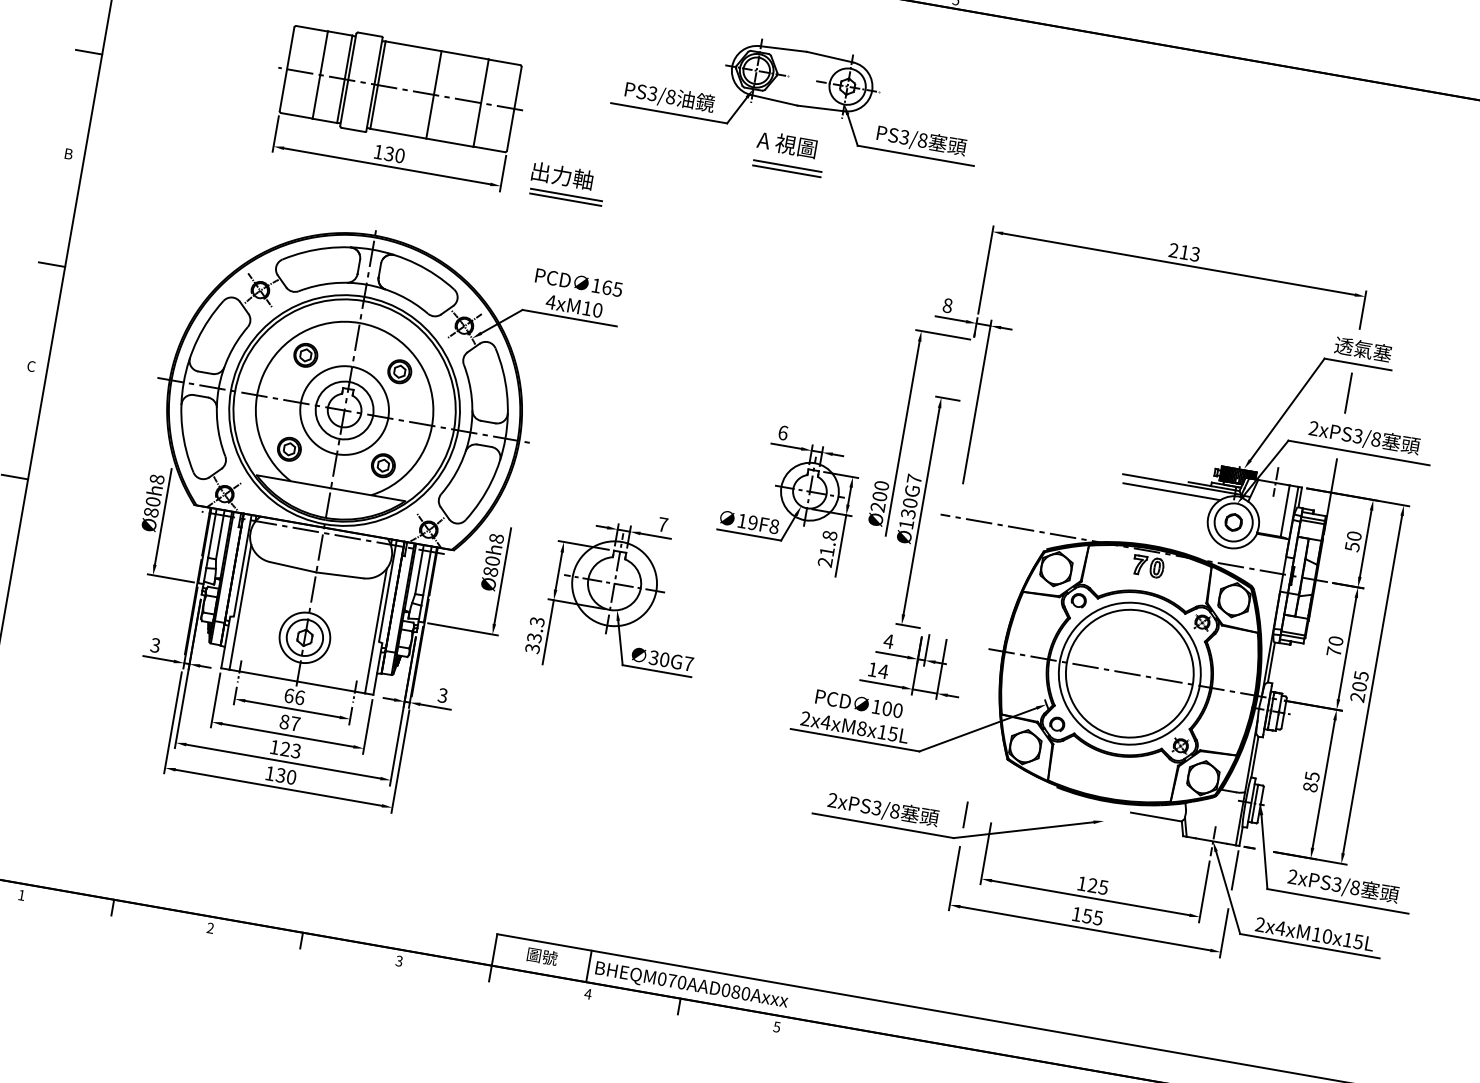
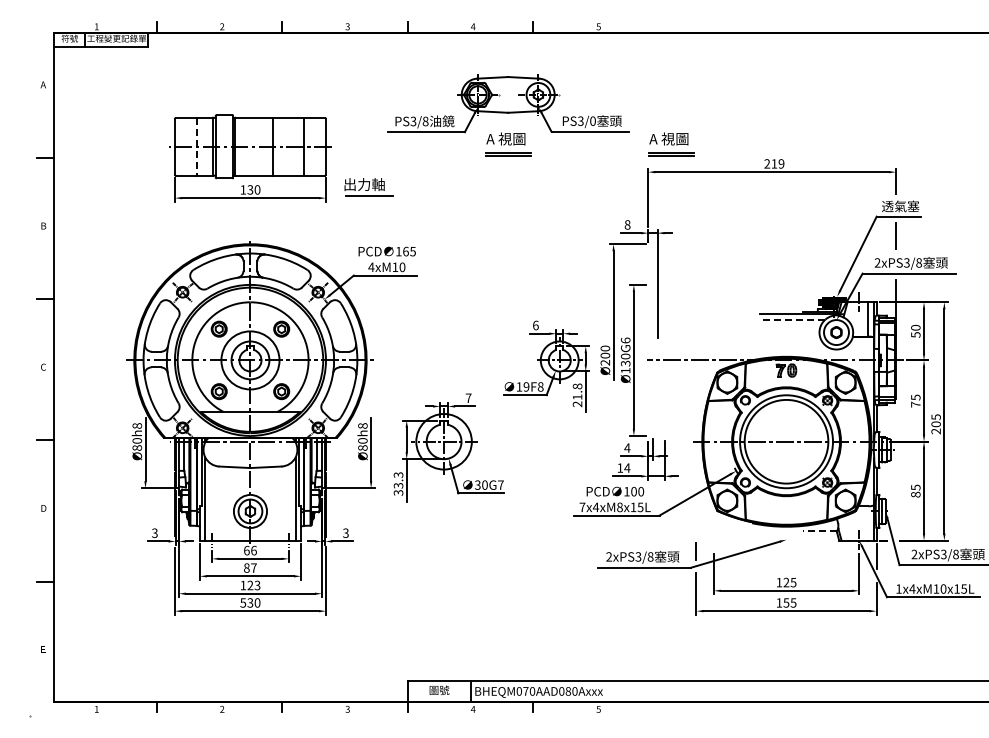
line: (320, 76) -> (197, 147), solid -> dashed
text: (921, 140) -> (592, 121), PS3/8 -> PS3/0
part: (1034, 196) -> (671, 144), added
line: (564, 199) -> (368, 199), removed
text: (1195, 253) -> (781, 163), 213 -> 219
text: (914, 479) -> (625, 340), Ø130G7 -> Ø130G6
line: (1170, 491) -> (792, 319), solid -> dashed
text: (1335, 640) -> (915, 397), 70 -> 75
text: (805, 719) -> (582, 507), 2x4xM8x15L -> 7x4xM8x15L
text: (270, 772) -> (243, 602), 130 -> 530
line: (1155, 817) -> (819, 531), solid -> dashed
text: (1259, 923) -> (898, 588), 2x4xM10x15L -> 1x4xM10x15L

